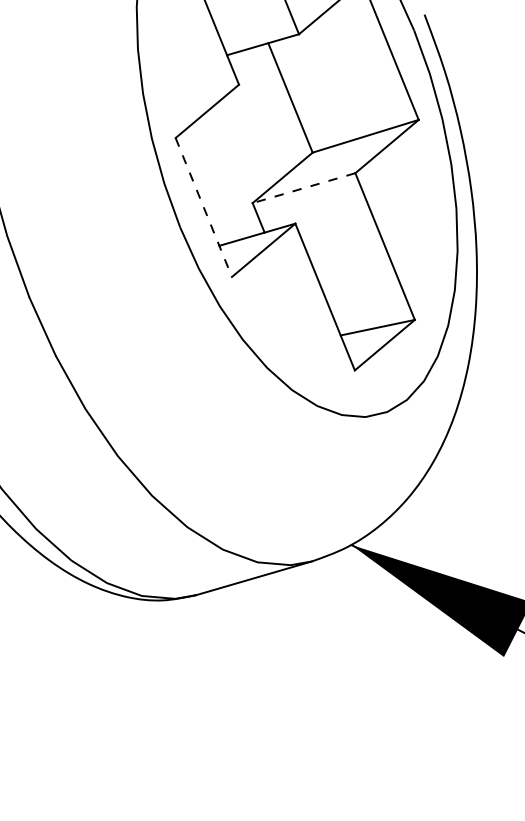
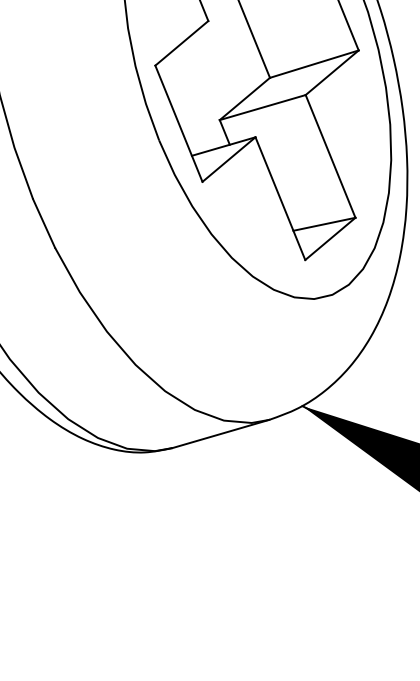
line: (303, 188) -> (262, 107), dashed -> solid
line: (203, 207) -> (178, 123), dashed -> solid

